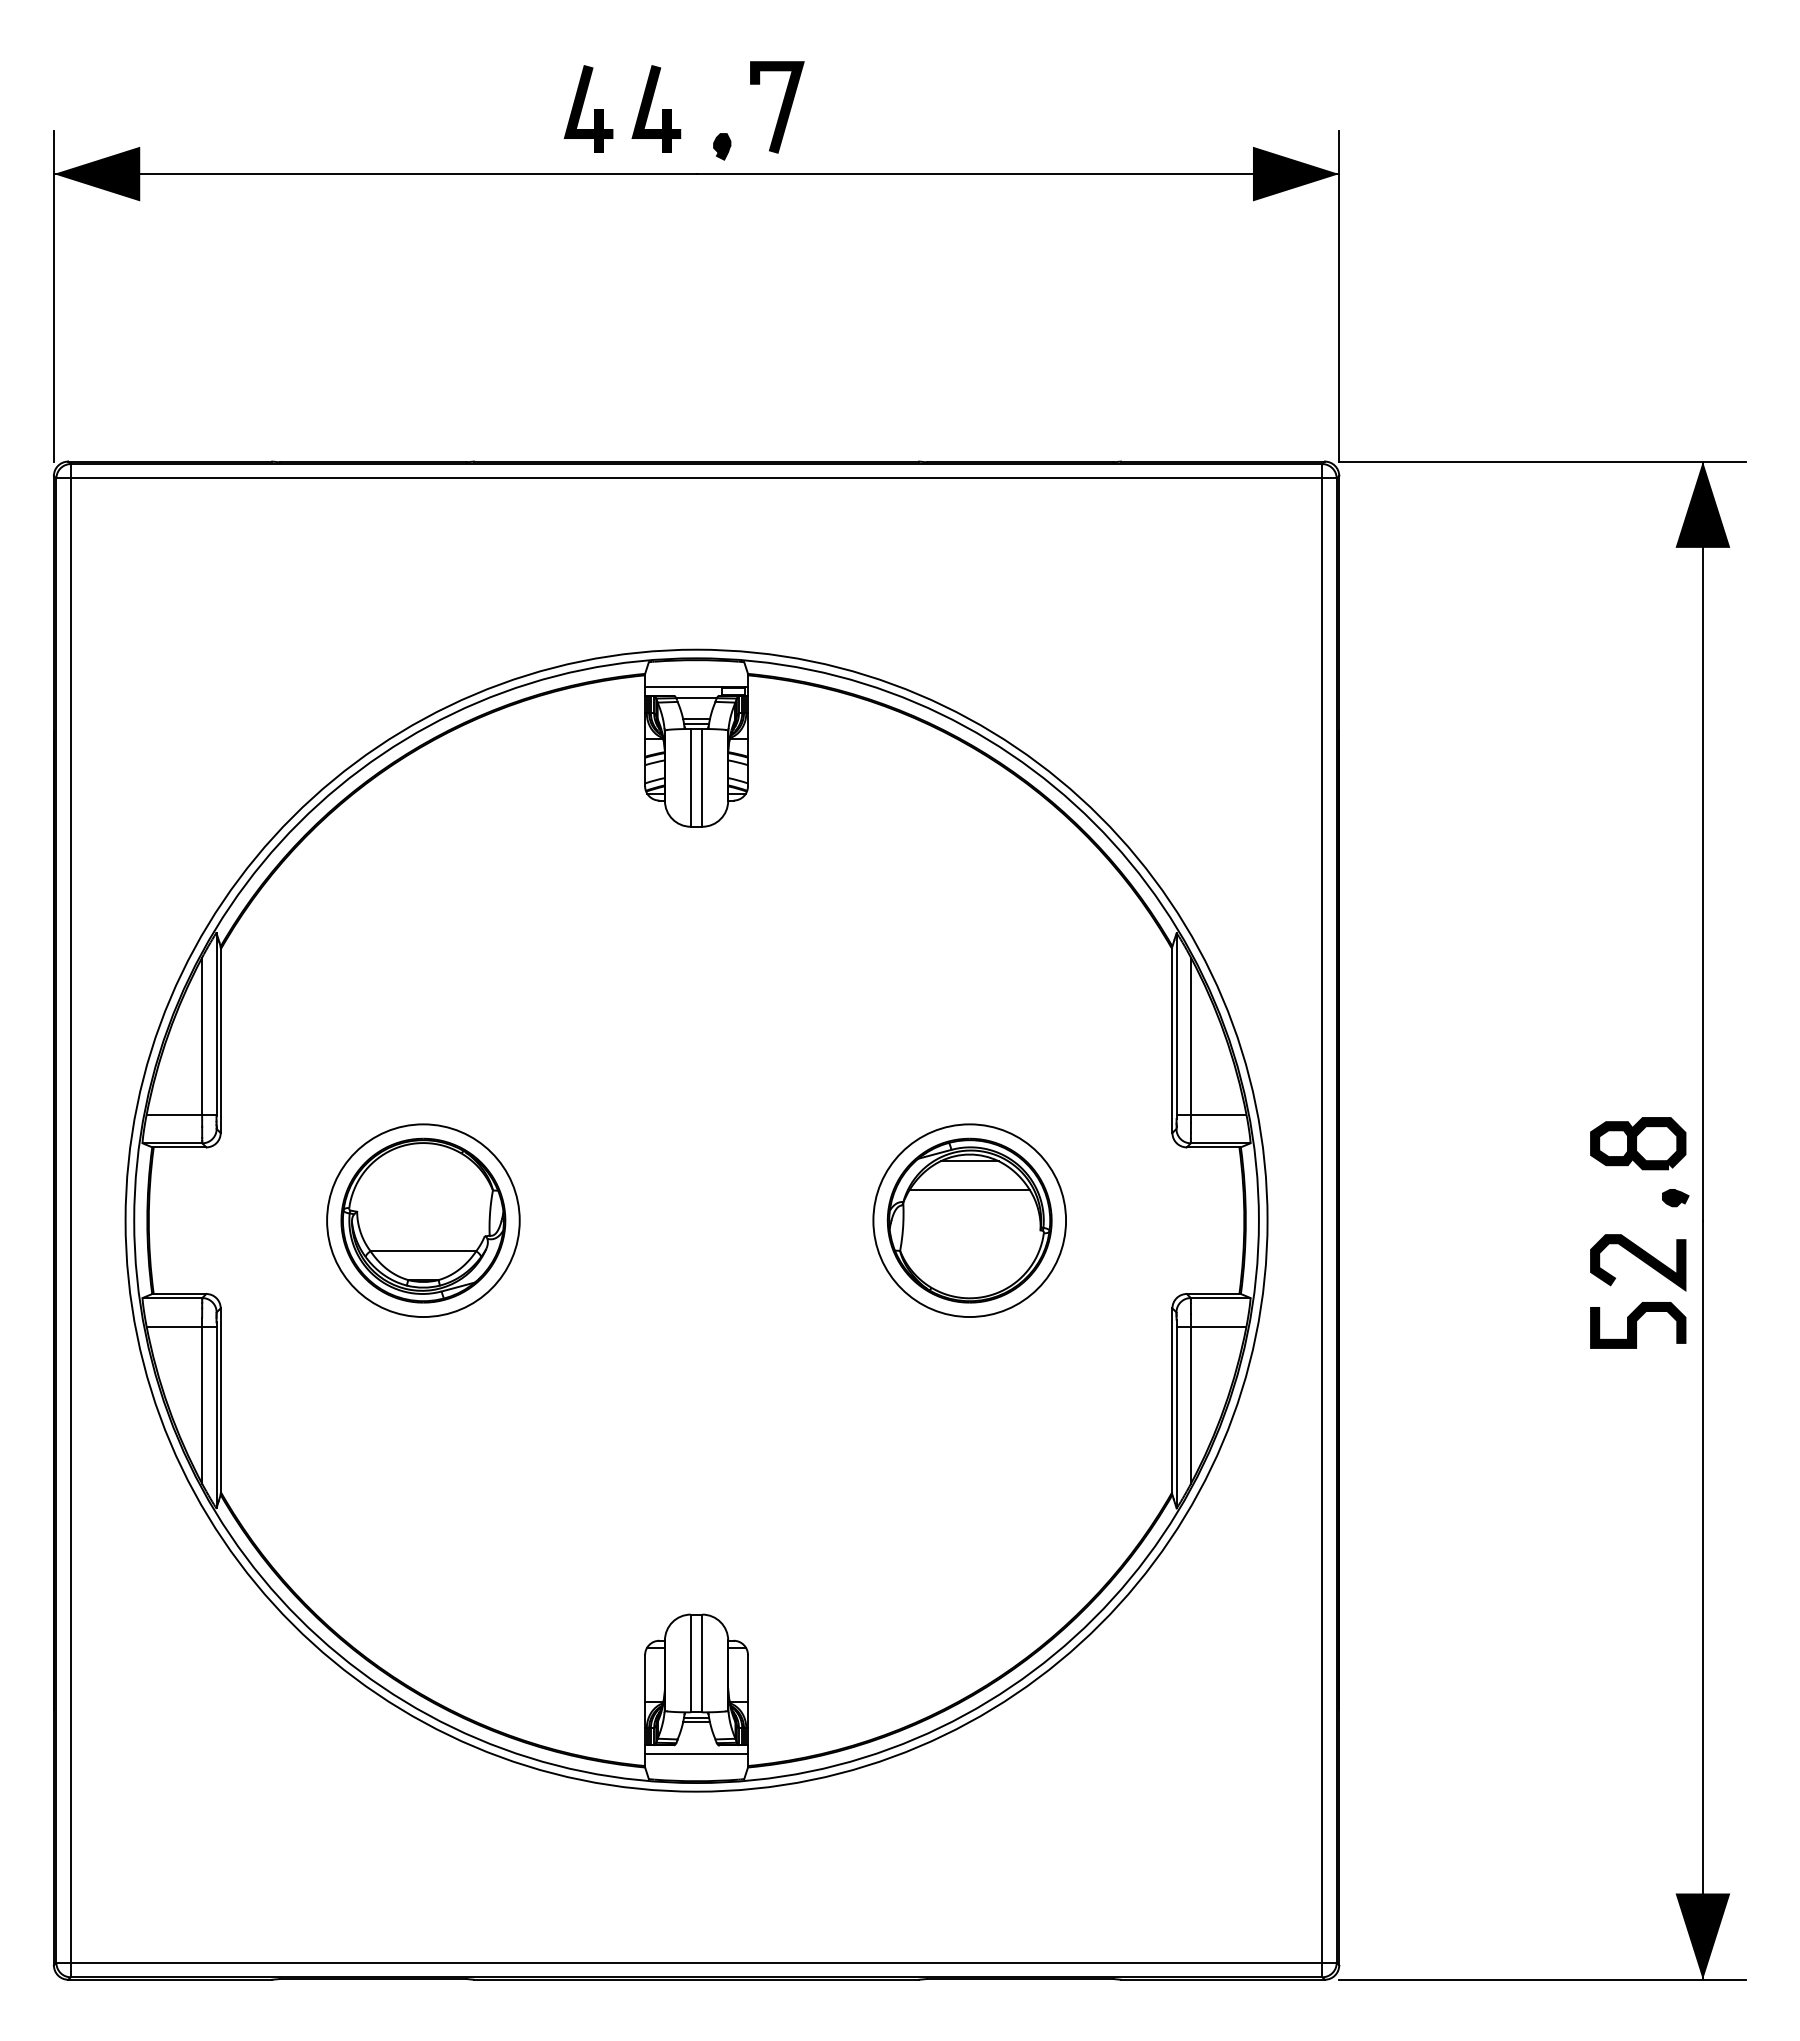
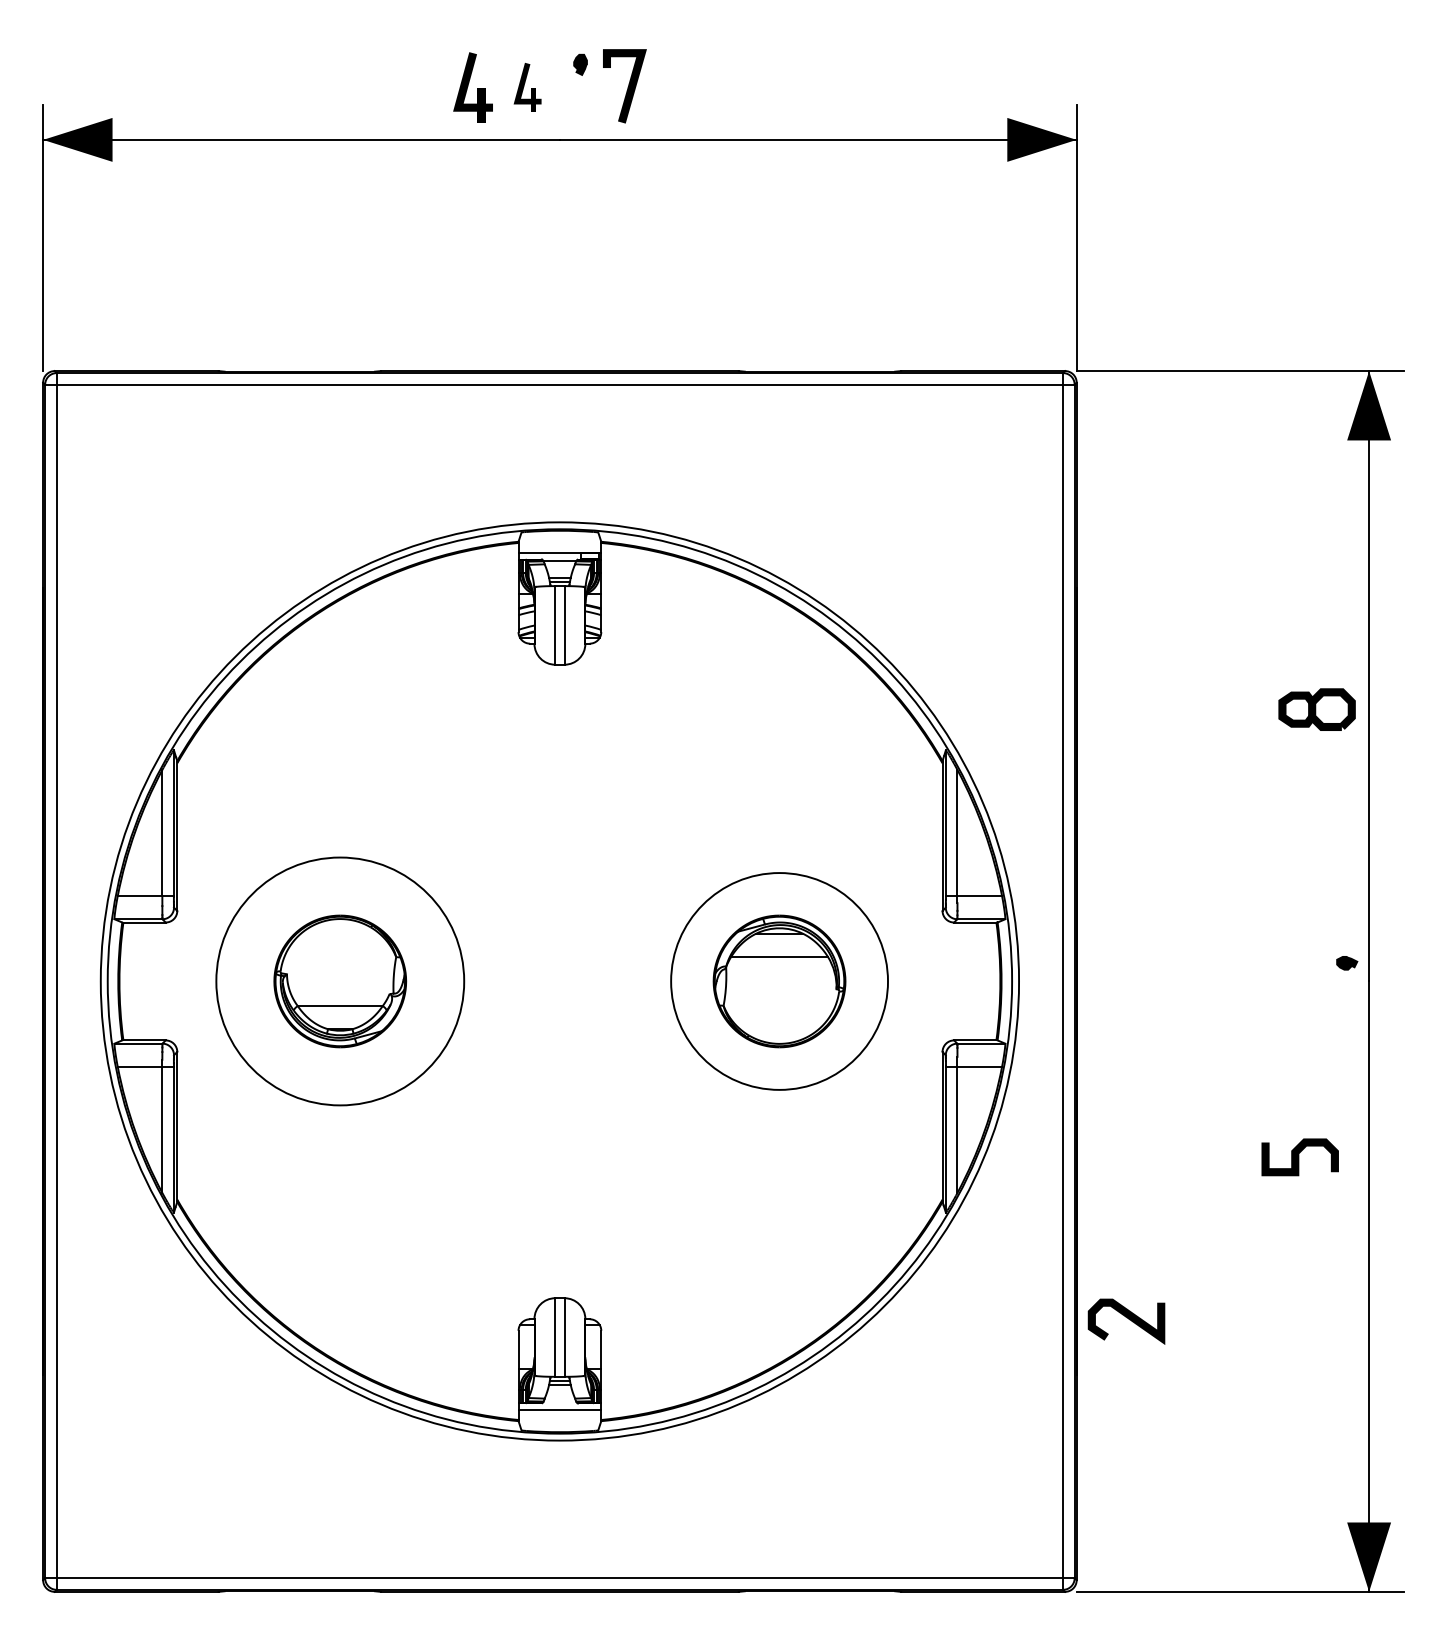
part: (656, 108) -> (527, 87), size x0.7
part: (722, 146) -> (580, 64), moved
part: (1638, 1143) -> (1317, 709), moved
circle: (423, 1220) -> (340, 981), size x1.6
circle: (969, 1220) -> (779, 981), size x1.4
curve: (1639, 1259) -> (1127, 1319), moved
curve: (1636, 1325) -> (1298, 1157), moved

